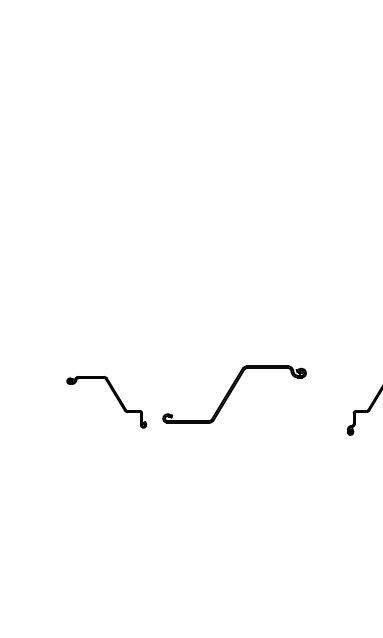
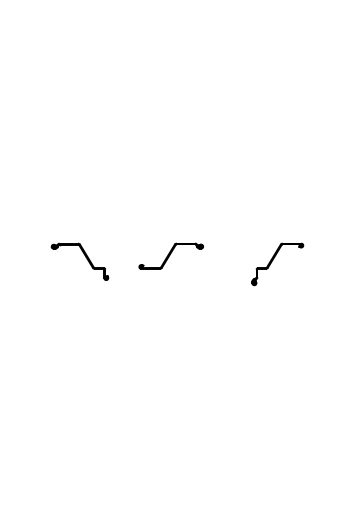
part: (233, 393) -> (170, 255), size x0.62

